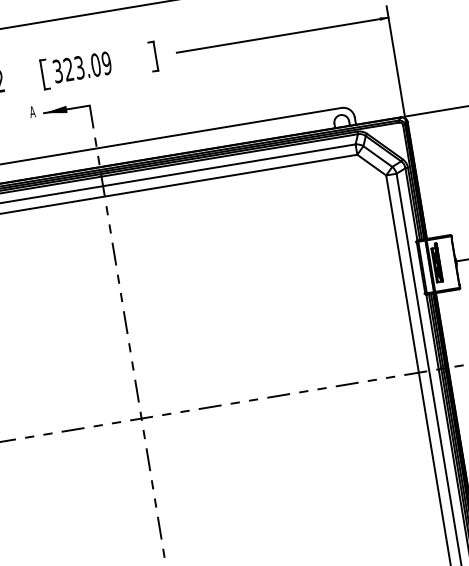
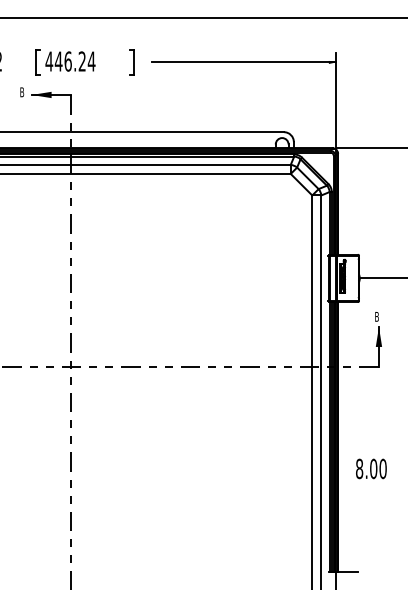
text: (82, 67) -> (70, 61), 323.09 -> 446.24
text: (31, 112) -> (21, 92), A -> B

